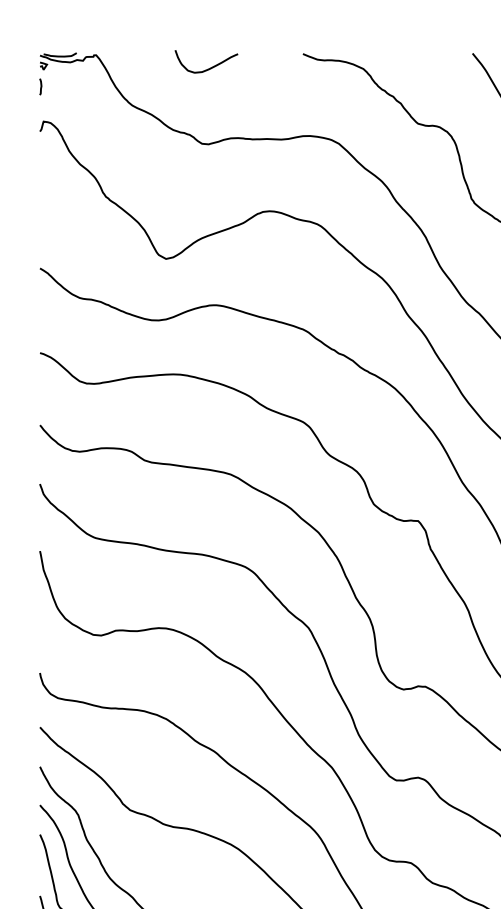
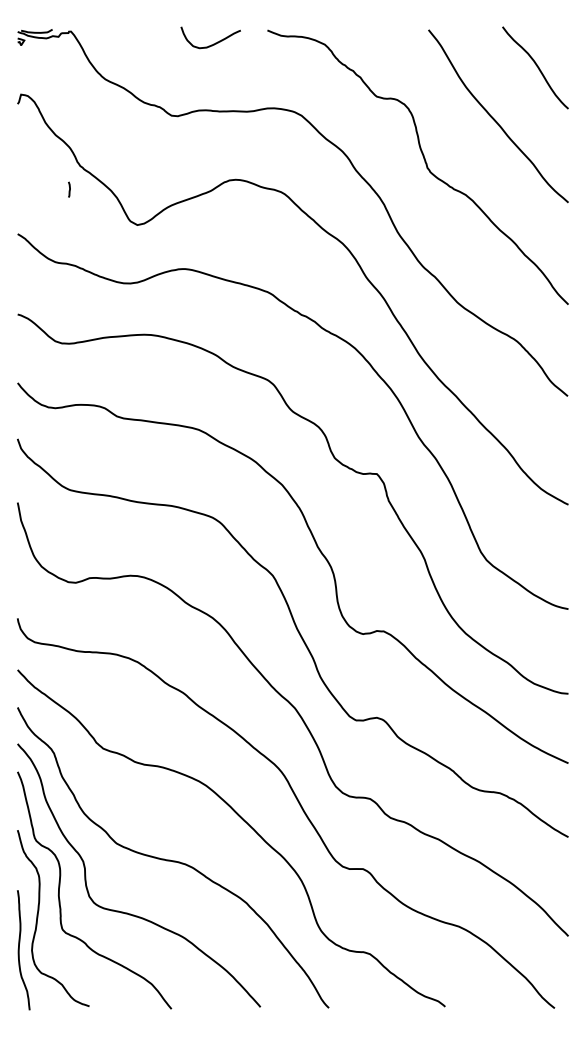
curve: (209, 67) -> (213, 43), moved
line: (40, 86) -> (69, 189), moved

